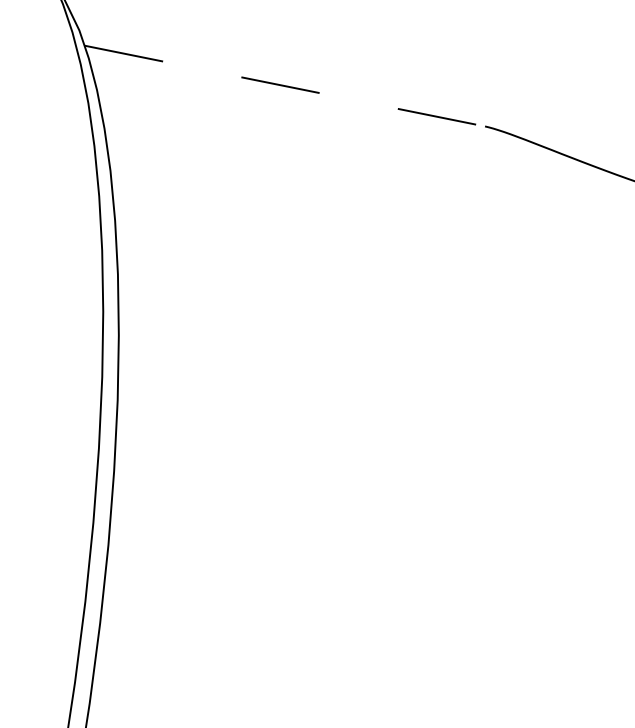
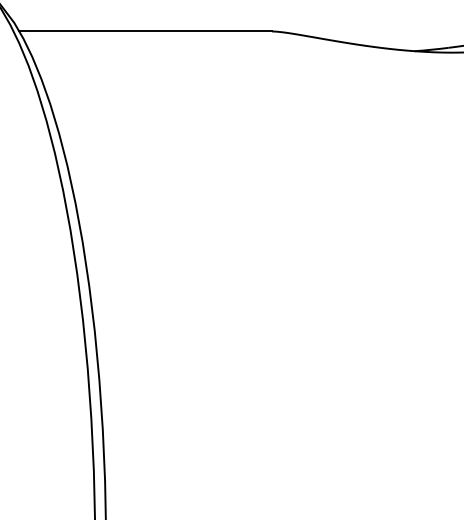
line: (286, 86) -> (146, 31), dashed -> solid

